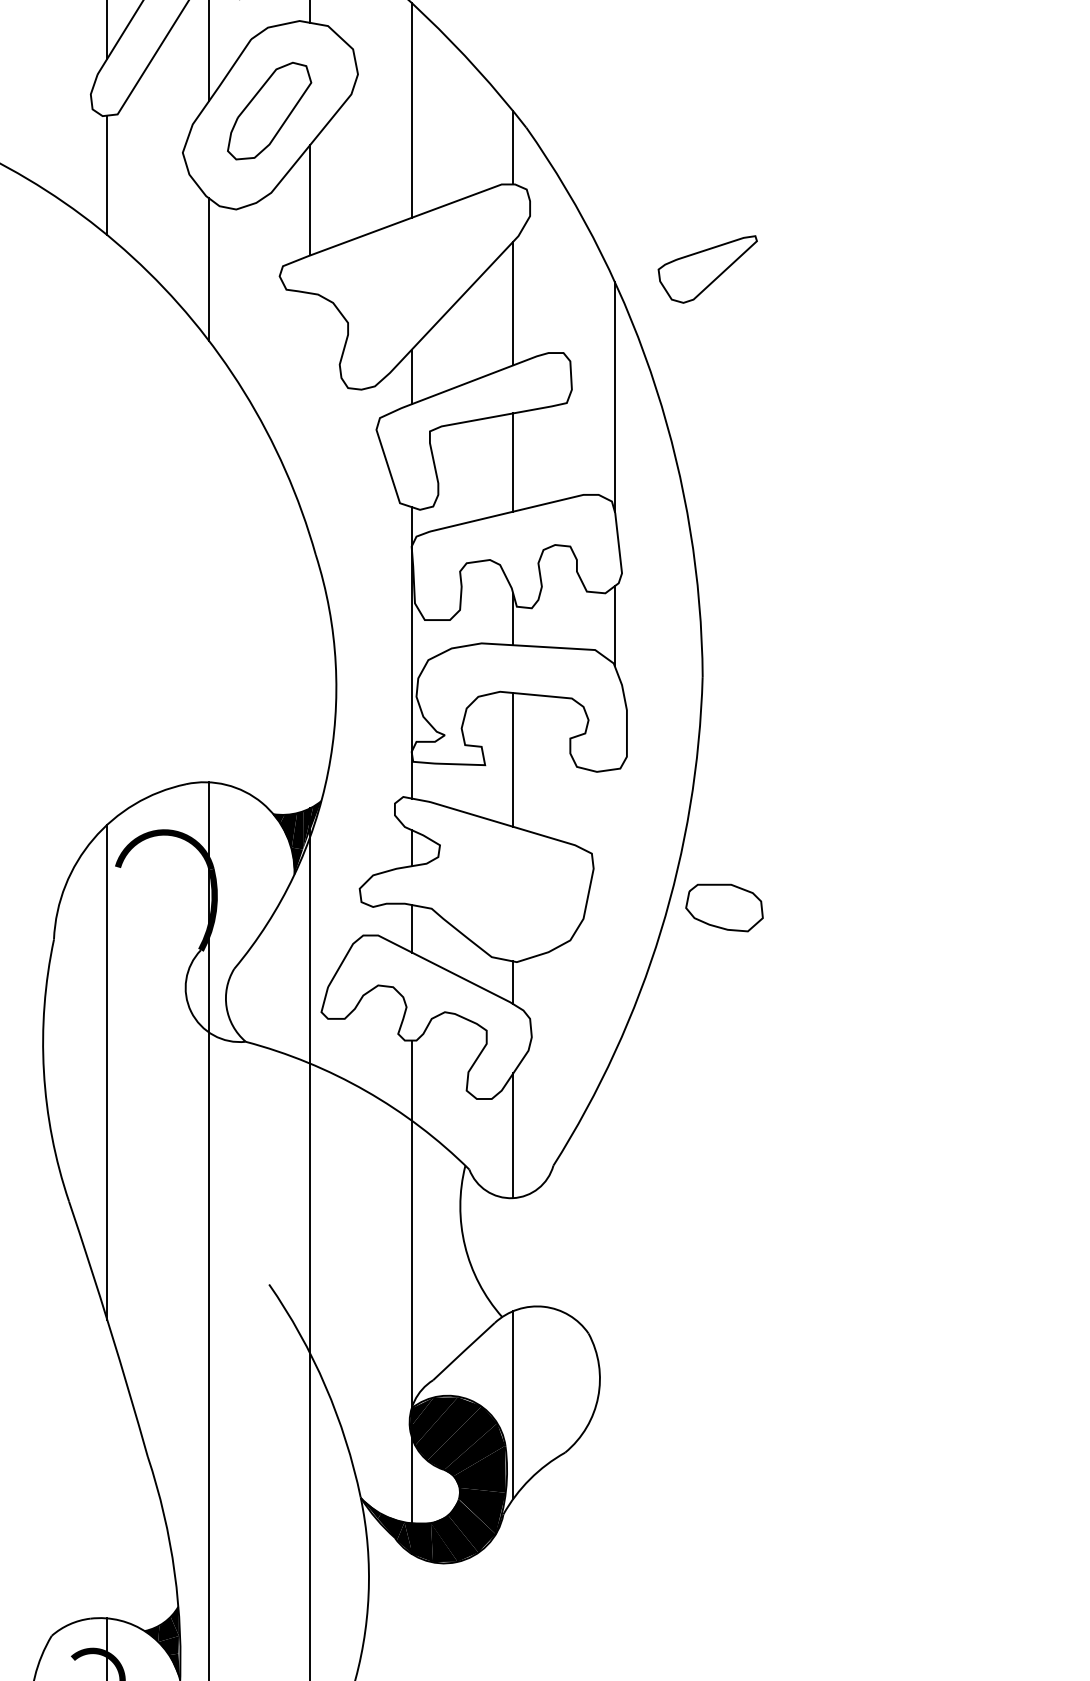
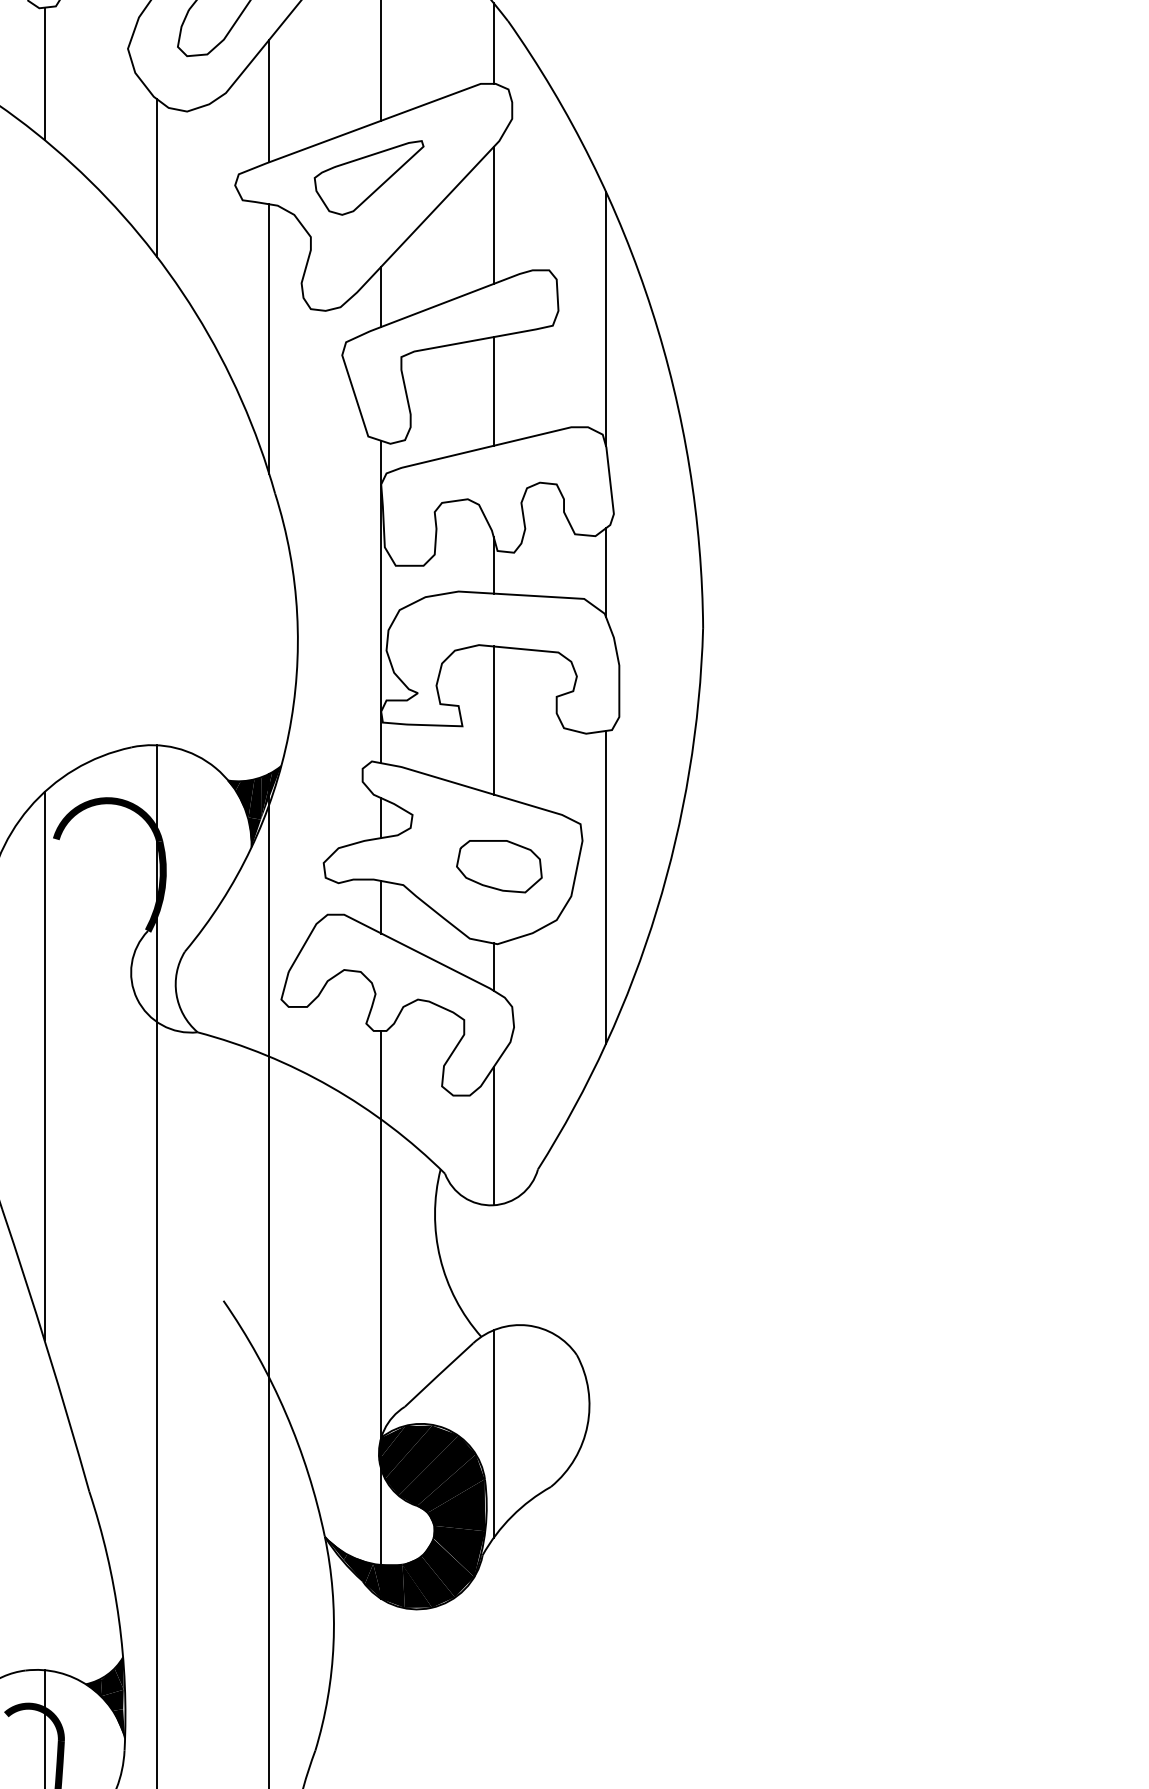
part: (707, 269) -> (368, 177), moved
line: (310, 414) -> (269, 338), added
part: (724, 907) -> (499, 866), moved
line: (614, 910) -> (605, 887), added

